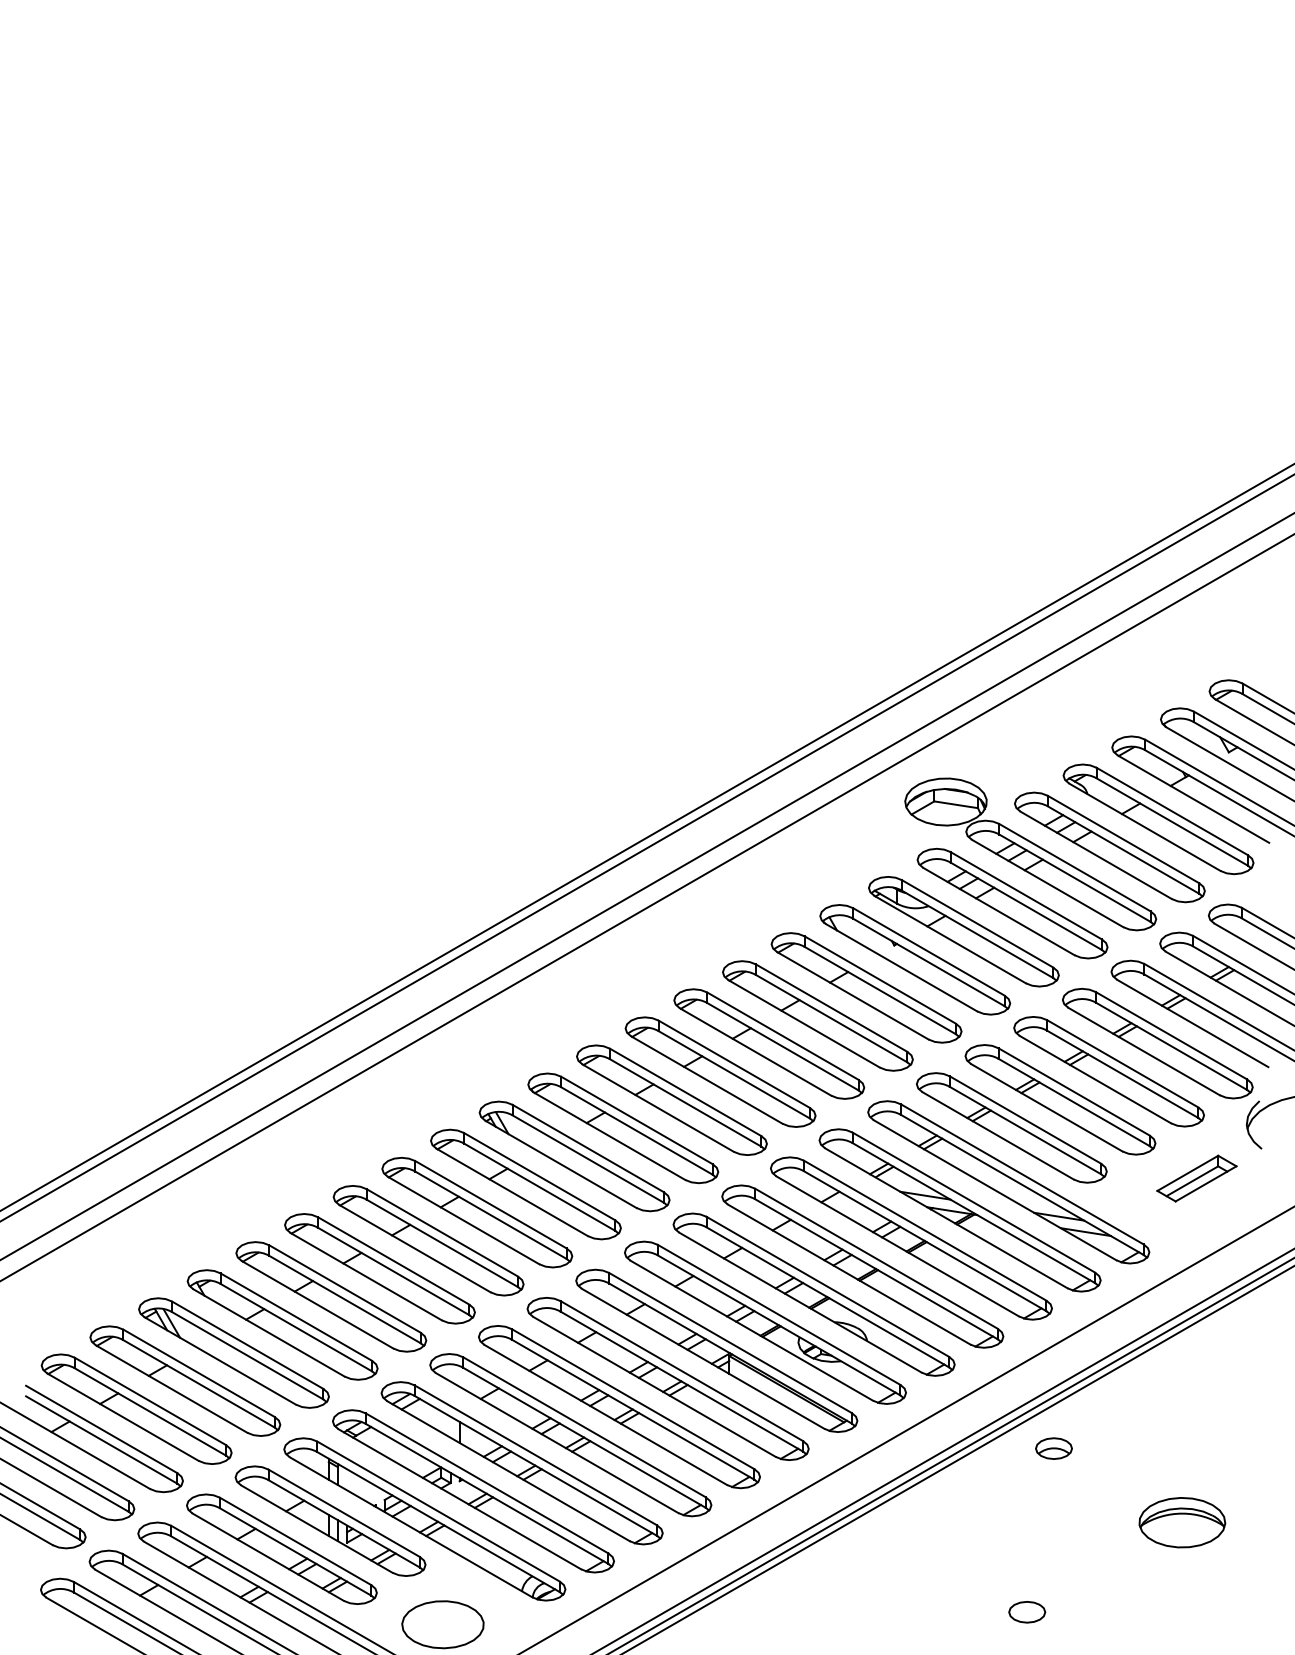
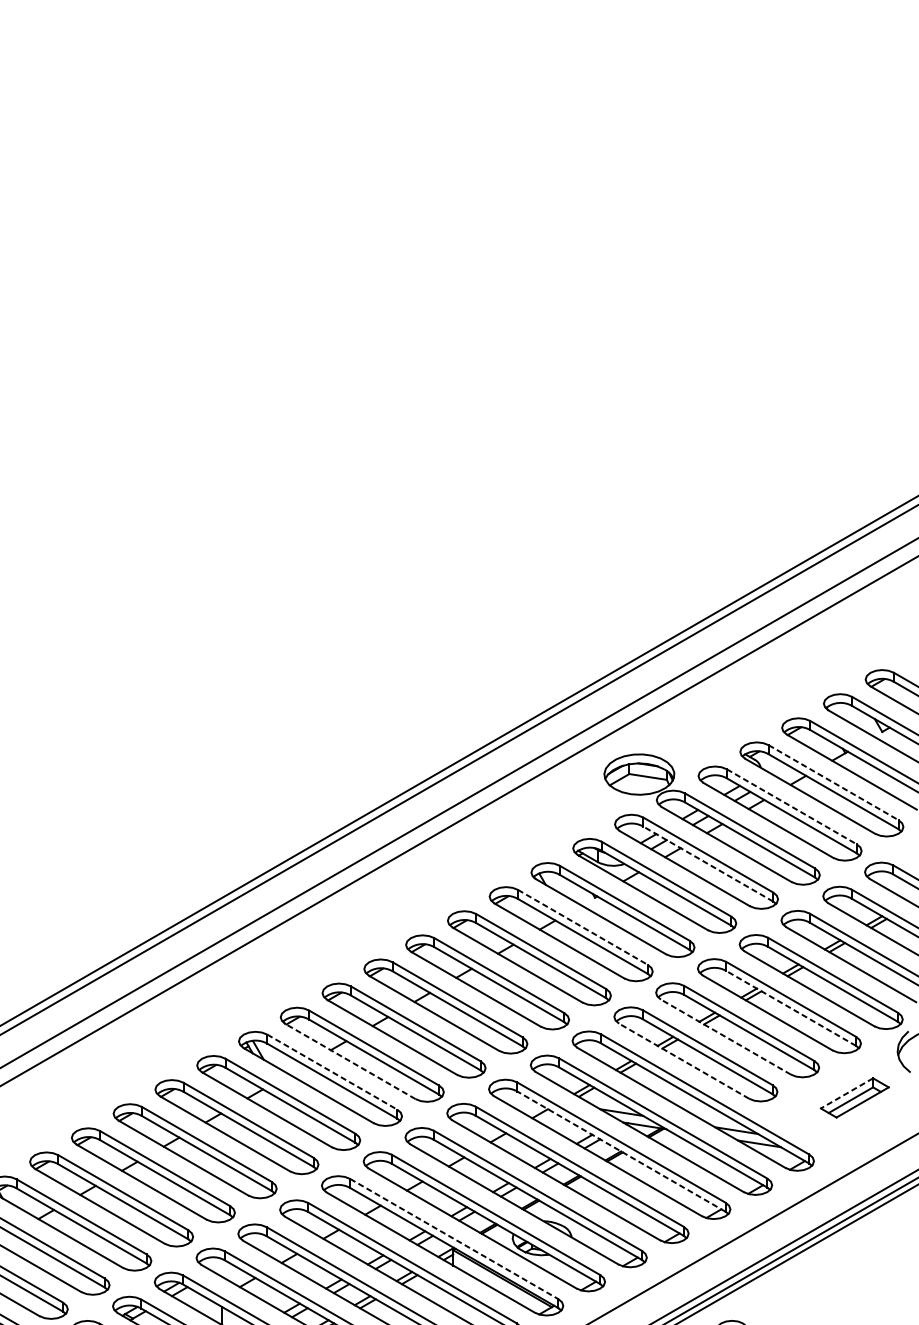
line: (1172, 811) -> (833, 782), solid -> dashed
line: (1124, 839) -> (792, 806), solid -> dashed
line: (1025, 906) -> (707, 864), solid -> dashed
line: (880, 980) -> (583, 927), solid -> dashed
line: (1122, 1074) -> (790, 1008), solid -> dashed
line: (1046, 1107) -> (725, 1036), solid -> dashed
line: (997, 1135) -> (683, 1060), solid -> dashed
line: (609, 1136) -> (350, 1061), solid -> dashed
line: (588, 1148) -> (332, 1072), solid -> dashed
line: (1187, 1173) -> (846, 1093), solid -> dashed
line: (924, 1240) -> (620, 1151), solid -> dashed
line: (730, 1343) -> (454, 1239), solid -> dashed

